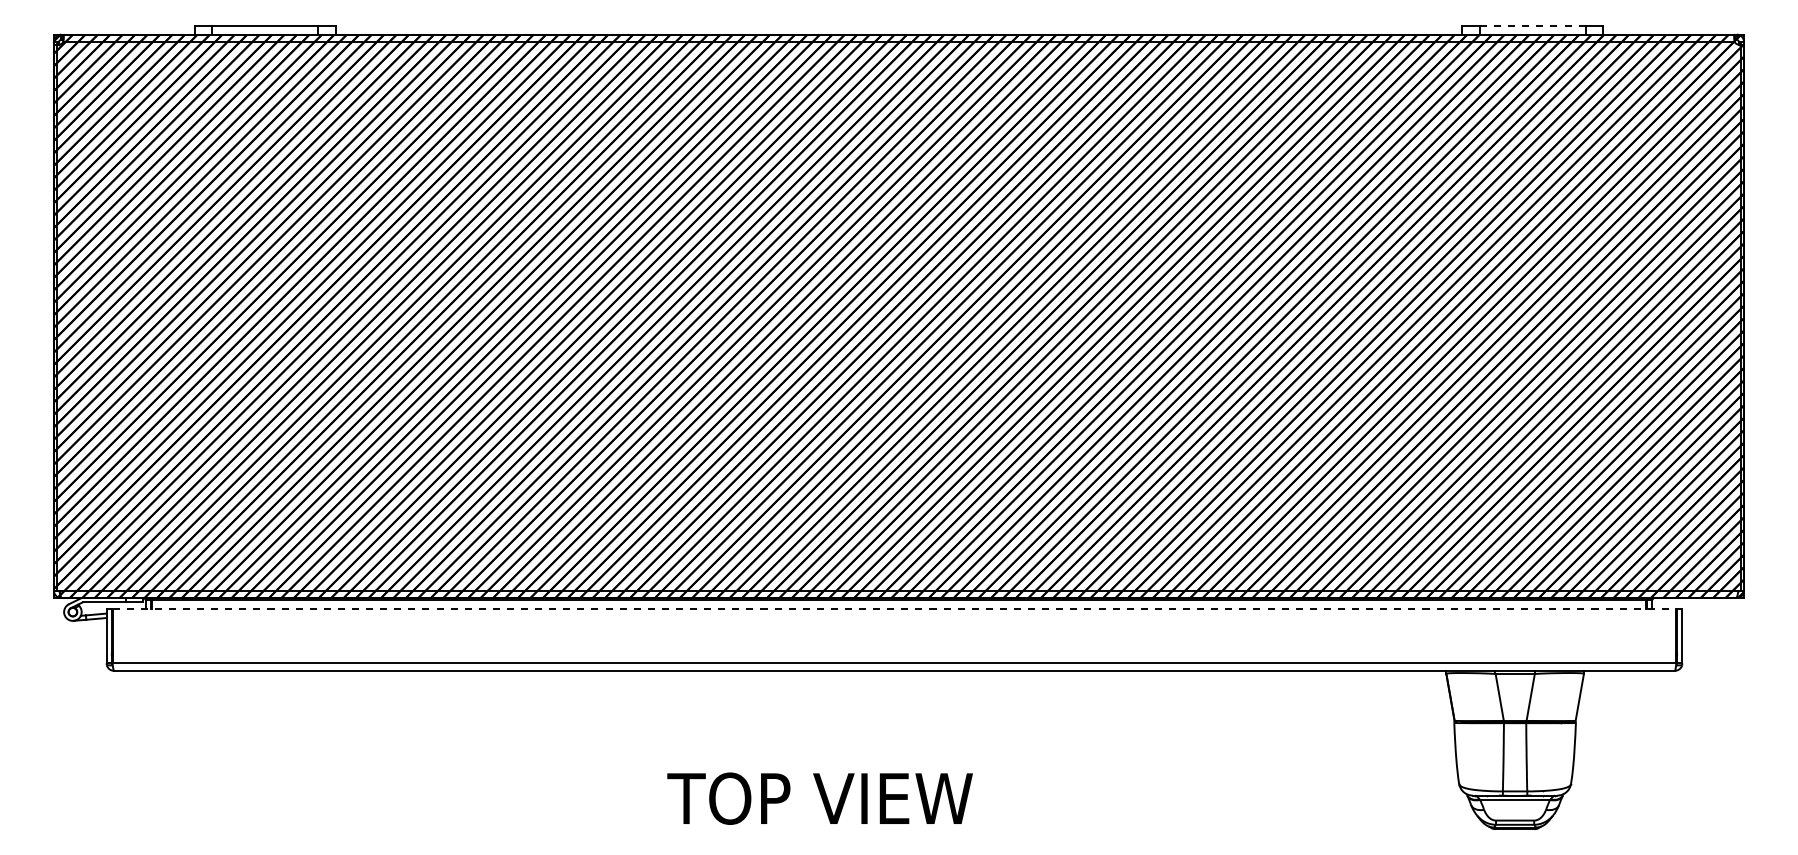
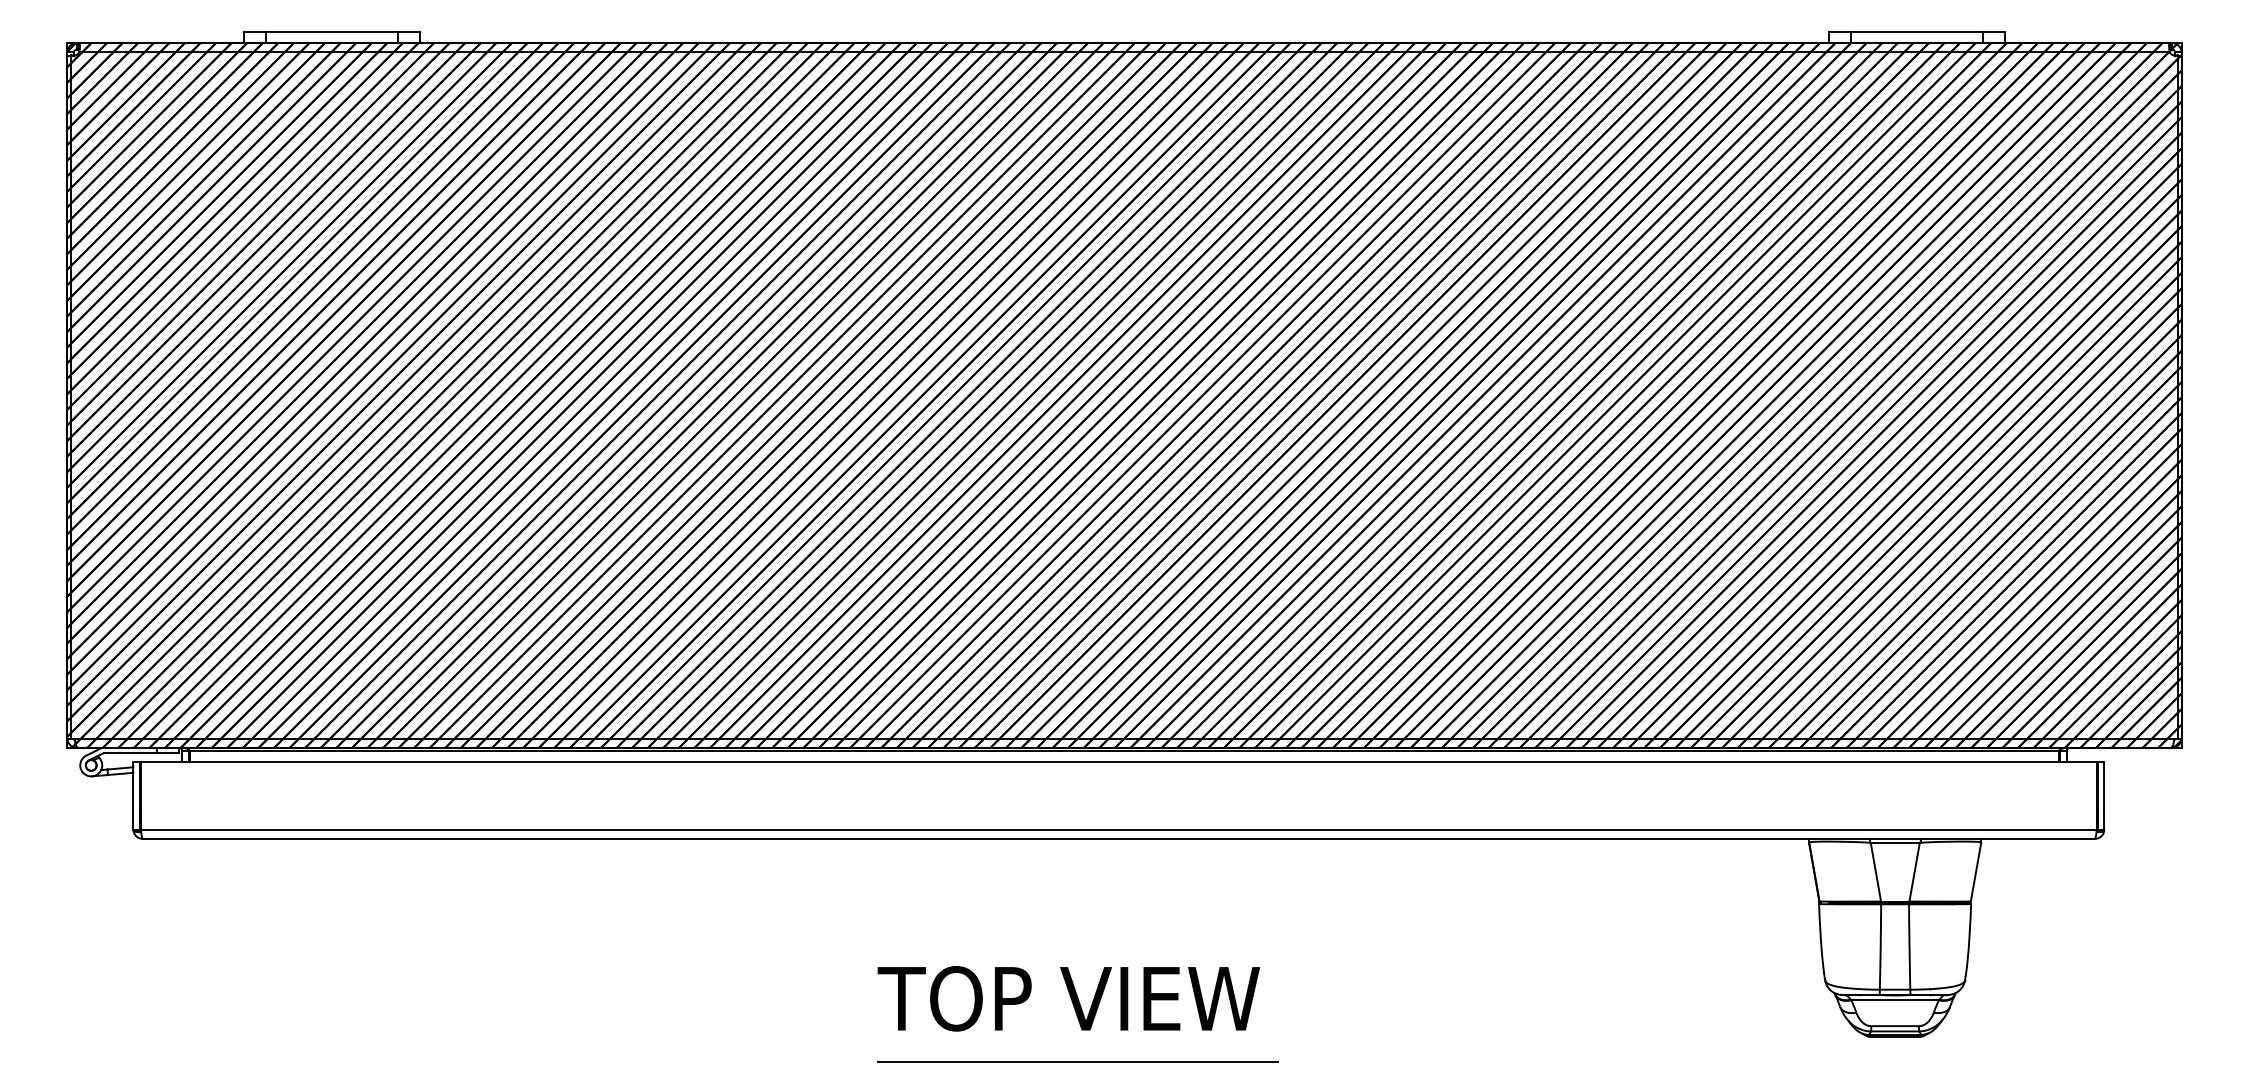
line: (1532, 26) -> (1916, 32), dashed -> solid
line: (894, 608) -> (1118, 761), dashed -> solid
text: (819, 798) -> (1068, 998), moved
line: (861, 848) -> (1077, 1061), added

